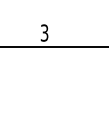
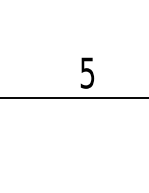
text: (44, 32) -> (87, 72), 3 -> 5

